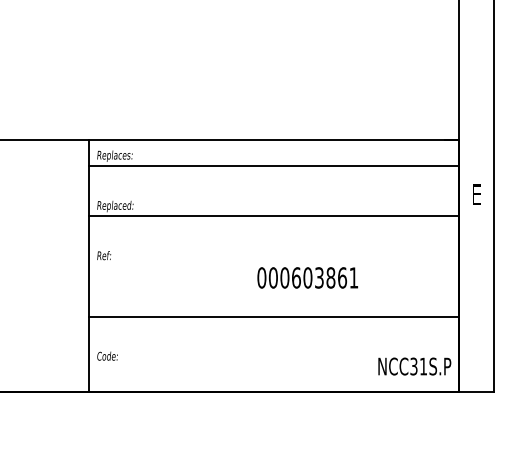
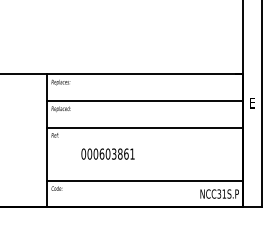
line: (274, 165) -> (145, 100), moved
line: (274, 216) -> (145, 127), moved
text: (306, 276) -> (107, 153), moved
line: (274, 316) -> (145, 180), moved

